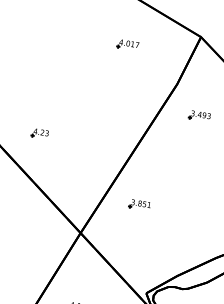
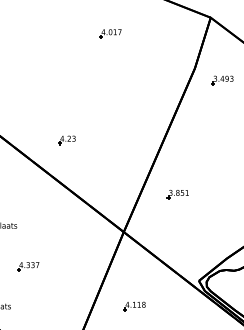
part: (127, 44) -> (110, 33), moved
part: (199, 116) -> (222, 80), moved

